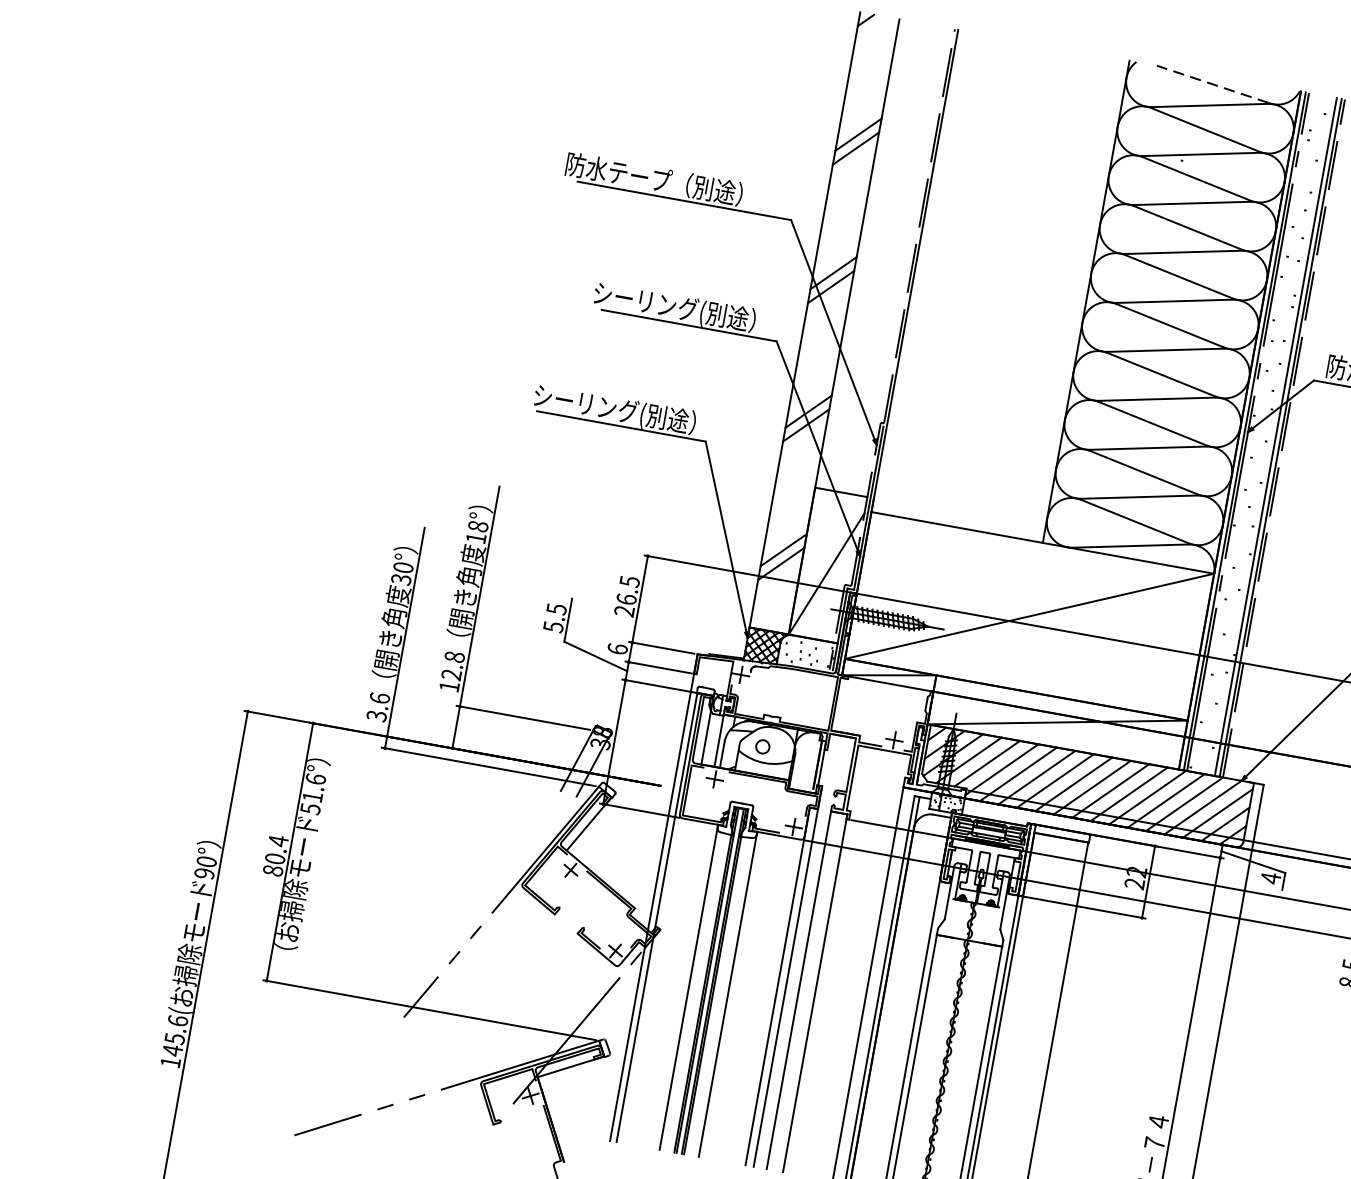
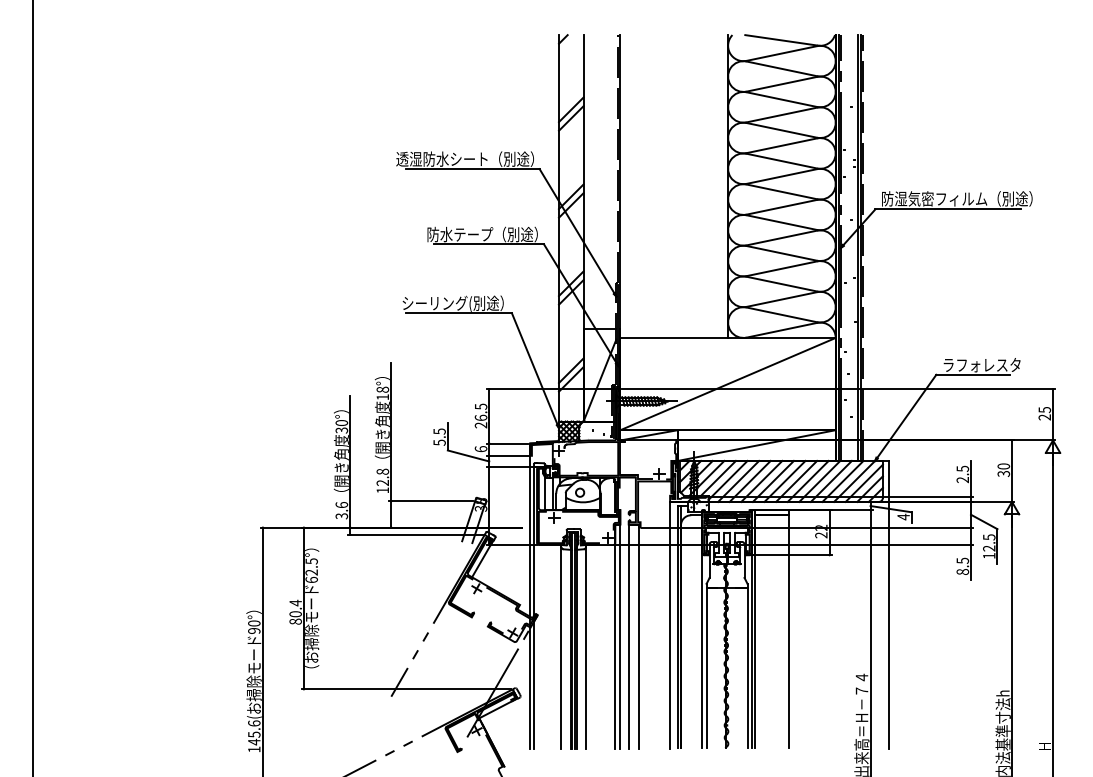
line: (1211, 84) -> (780, 40), dashed -> solid
text: (674, 181) -> (464, 158), 防水テープ（別途） -> 透湿防水シート（別途）
text: (681, 307) -> (482, 234), シーリング(別途） -> 防水テープ（別途）
text: (312, 793) -> (311, 570), 51.6° -> 62.5°

